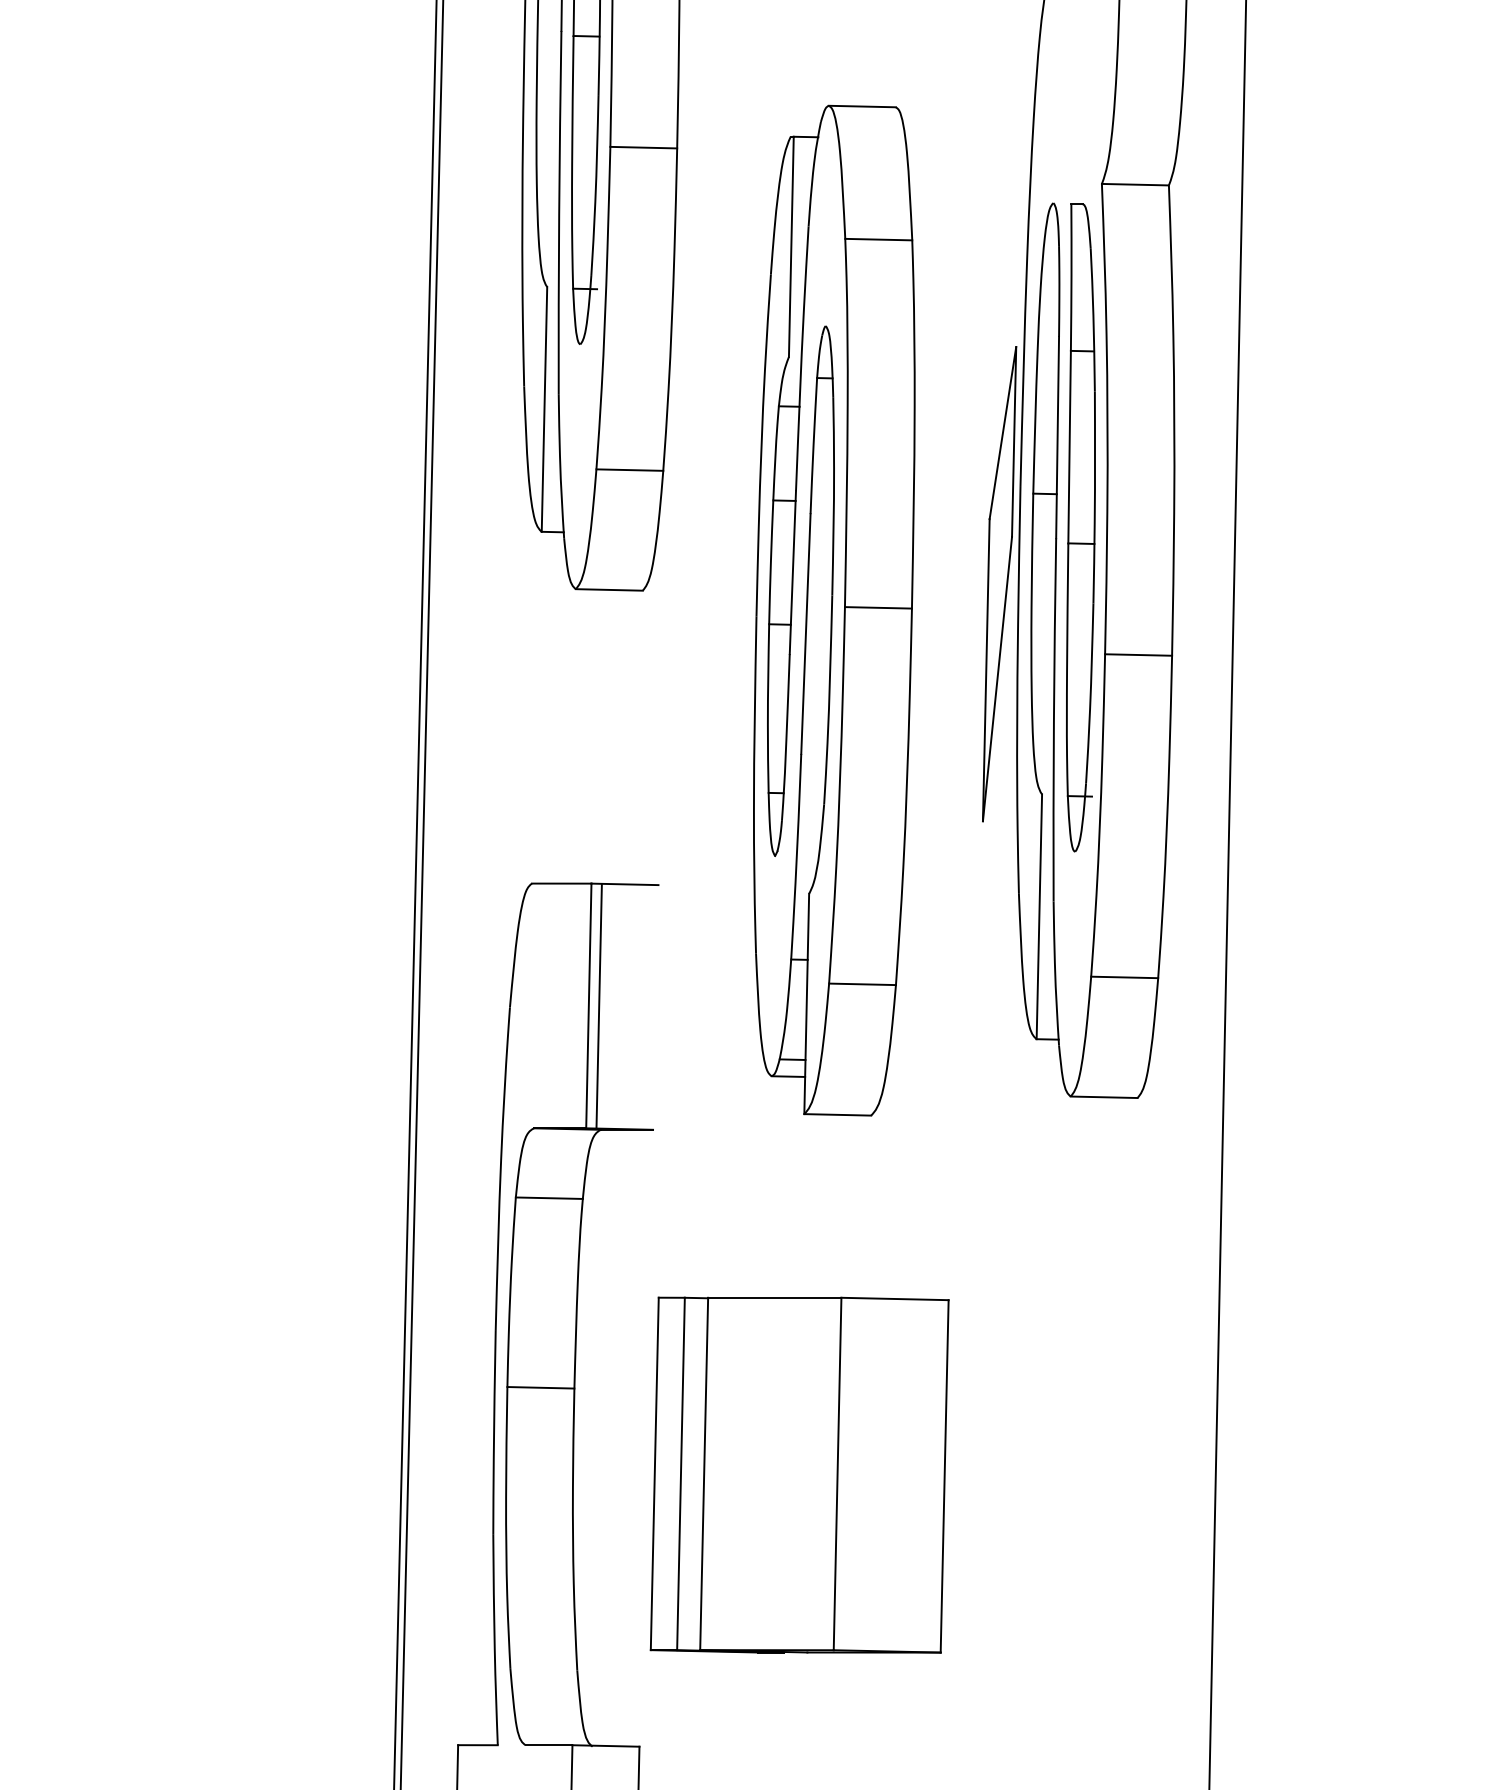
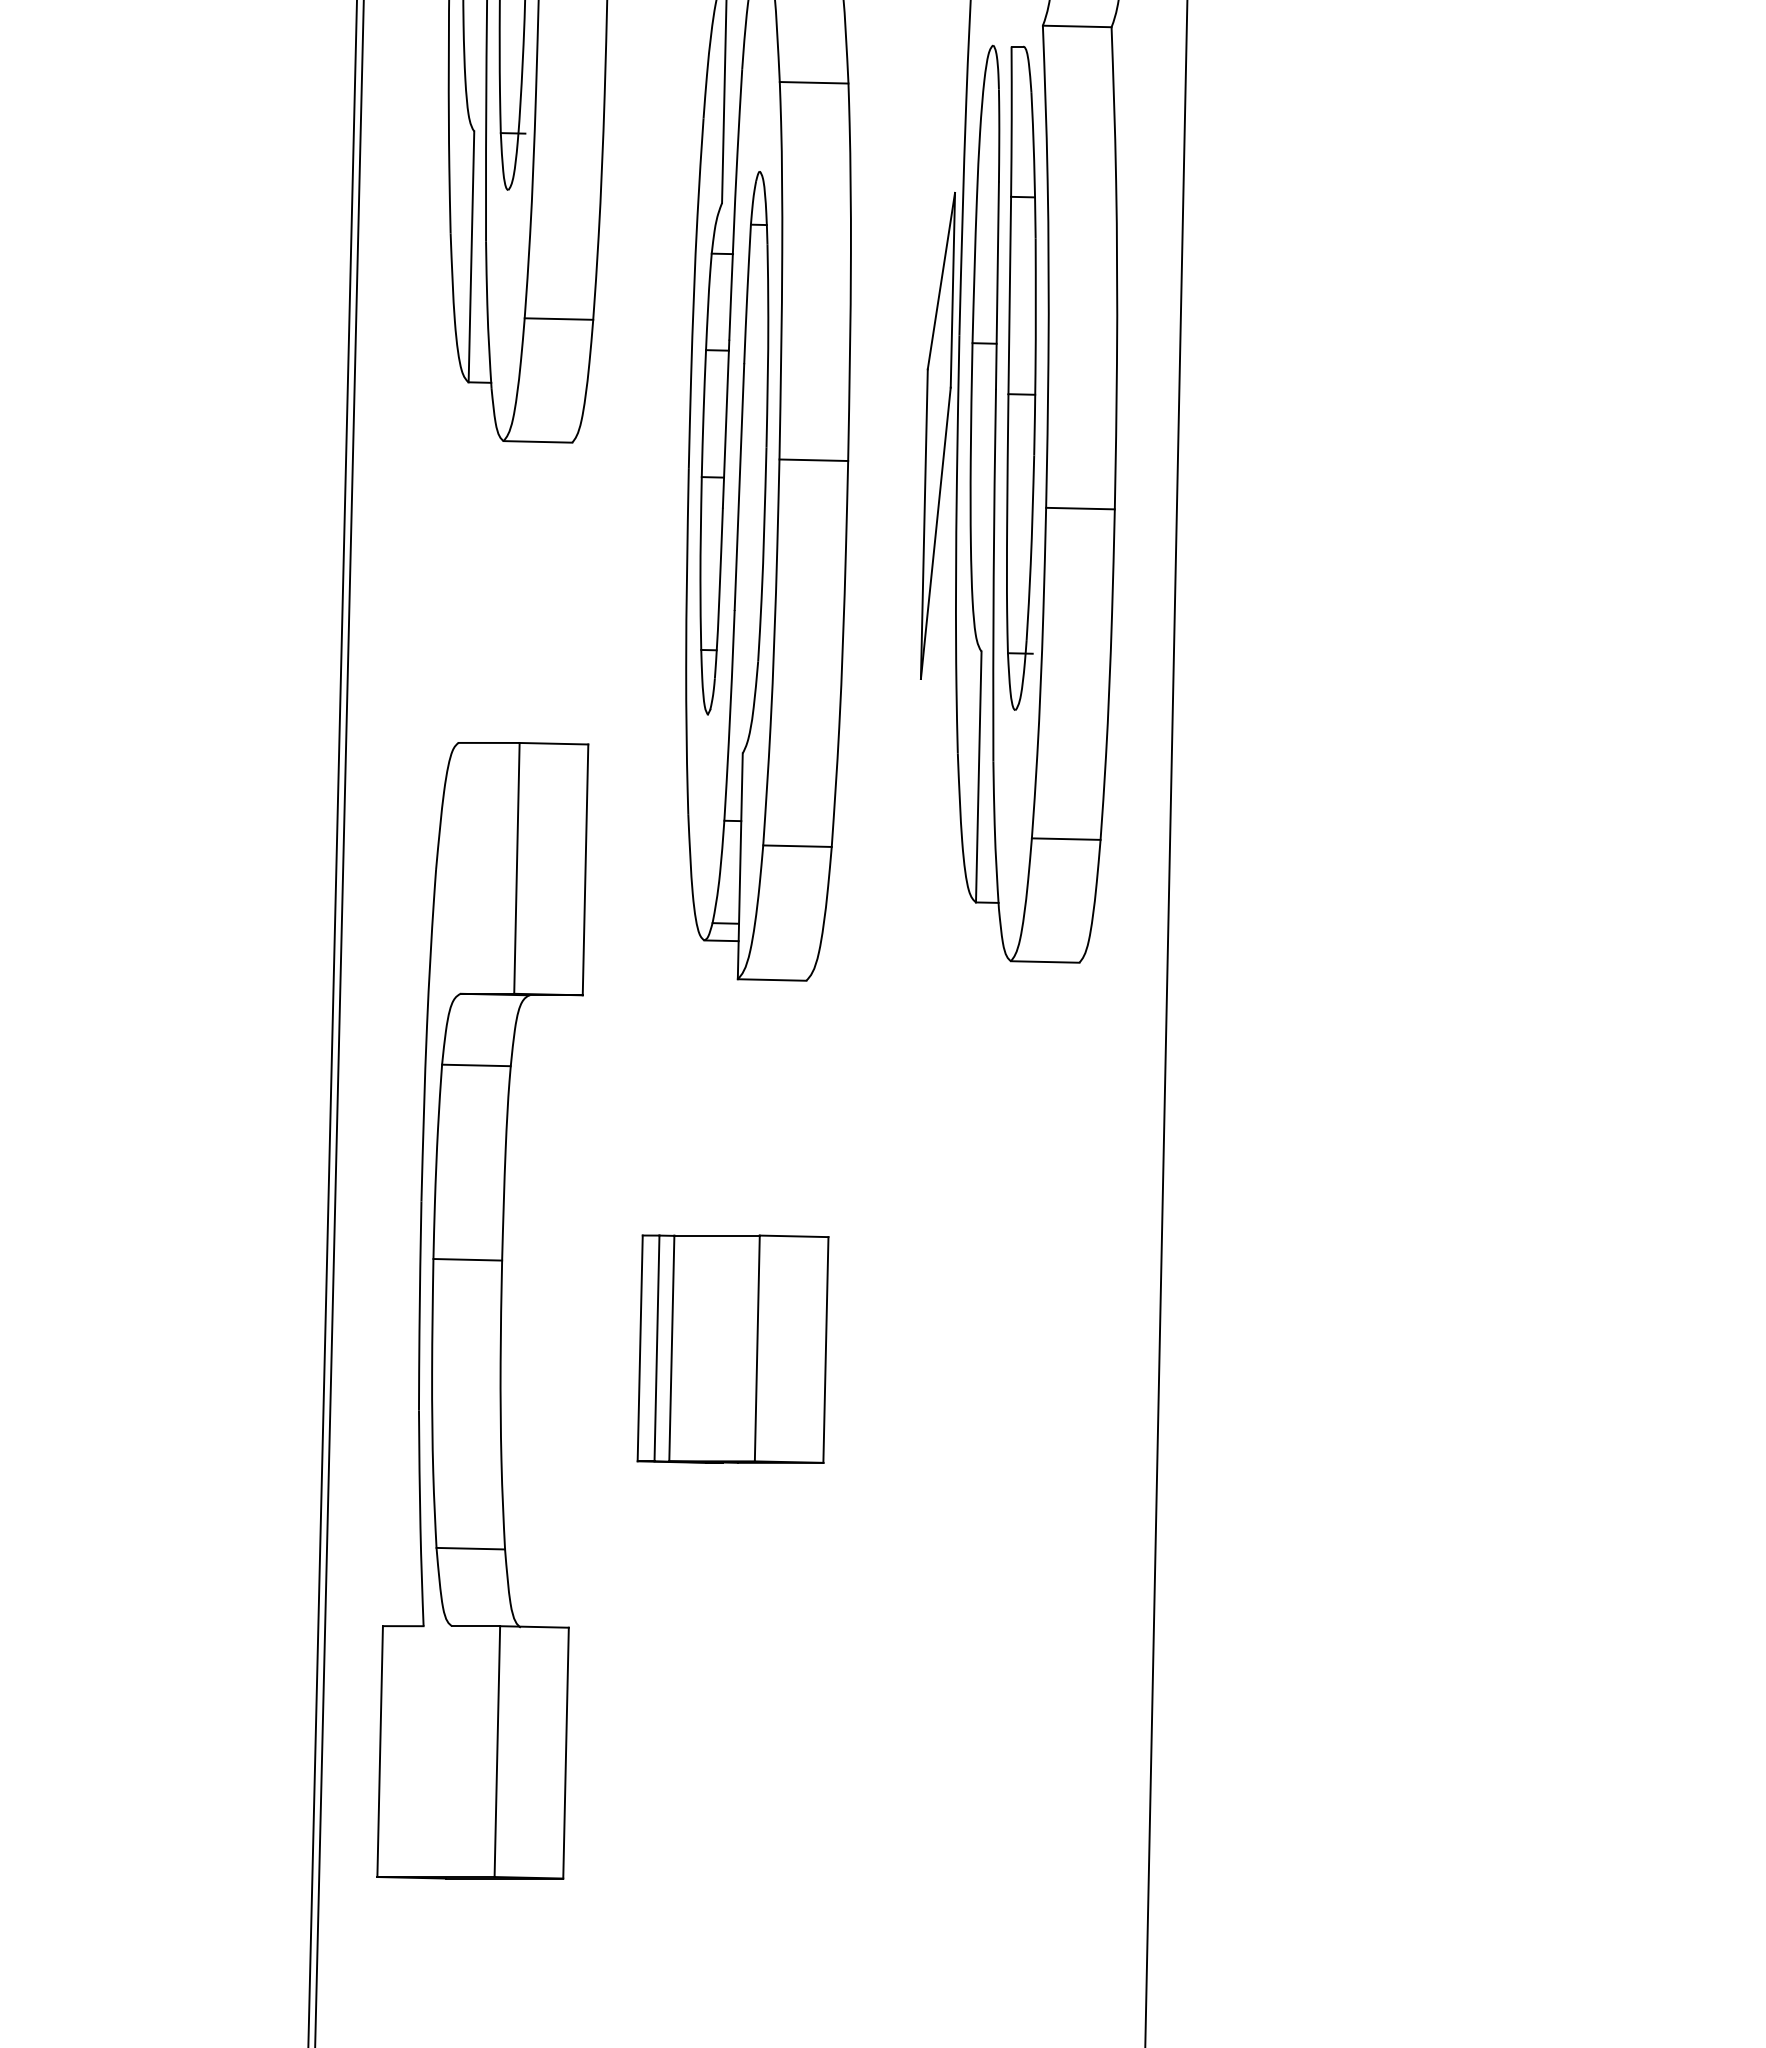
line: (599, 1006) -> (585, 869), moved
part: (799, 1474) -> (732, 1348), size x0.62
line: (543, 1669) -> (470, 1548), added

